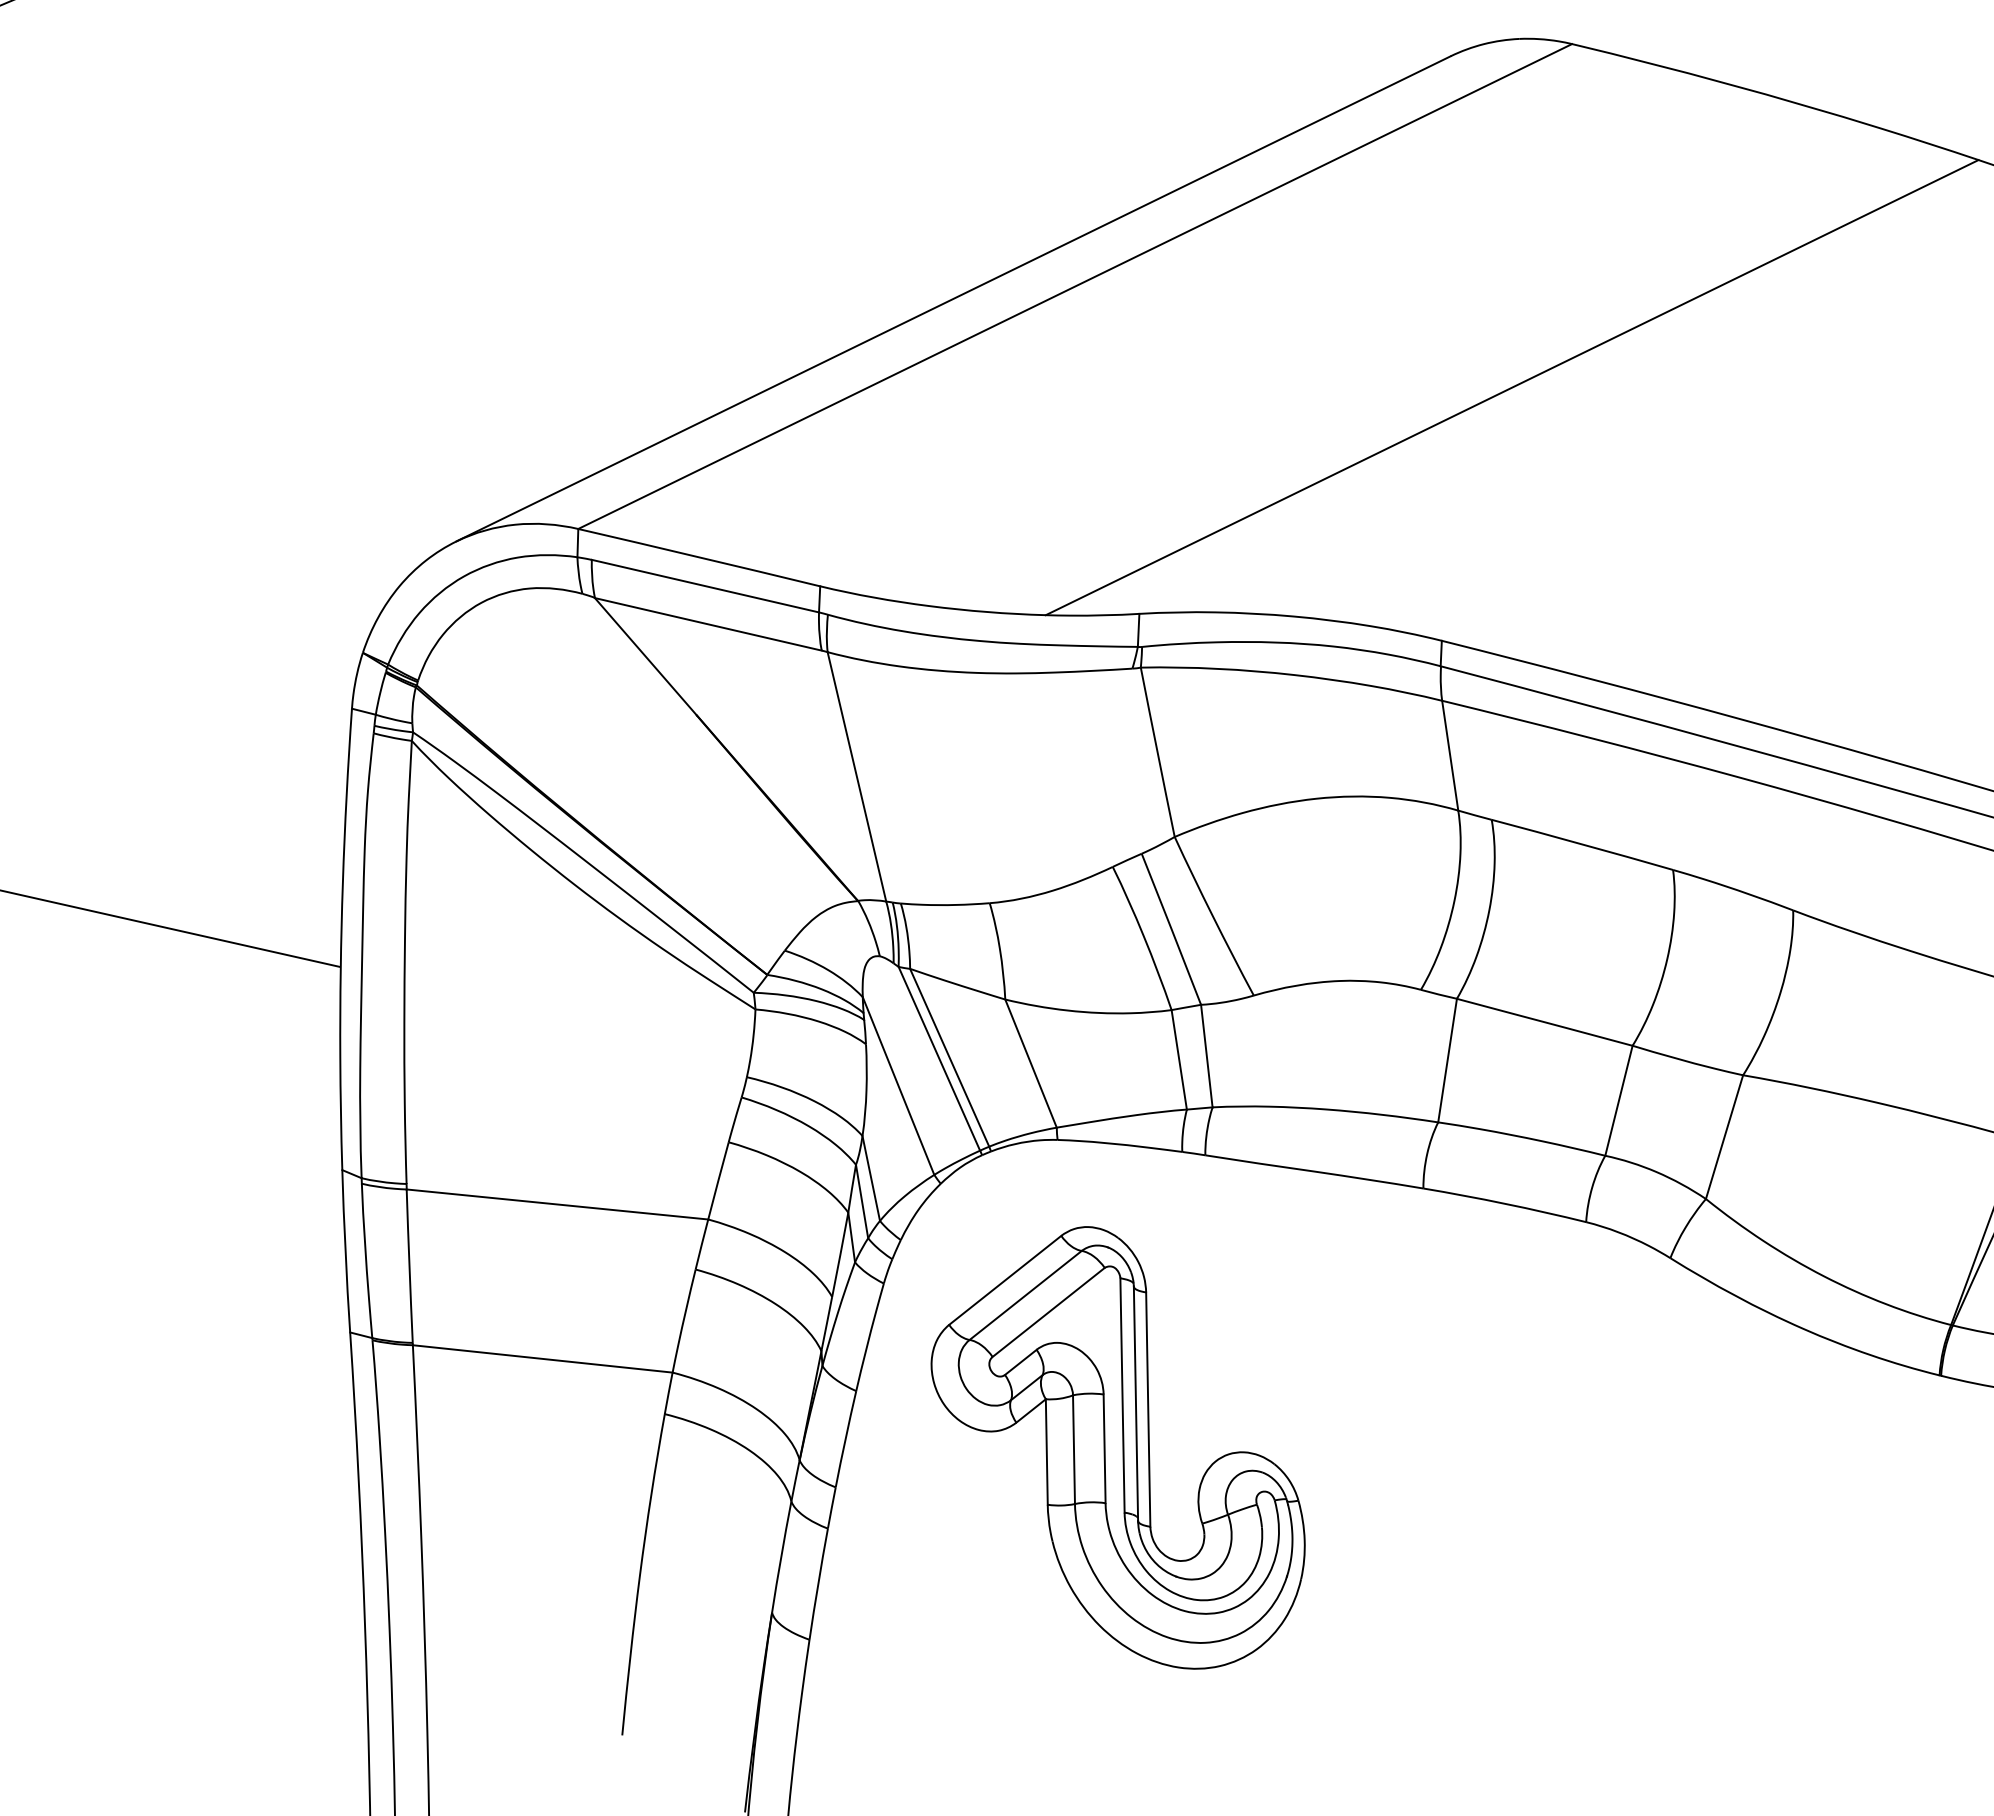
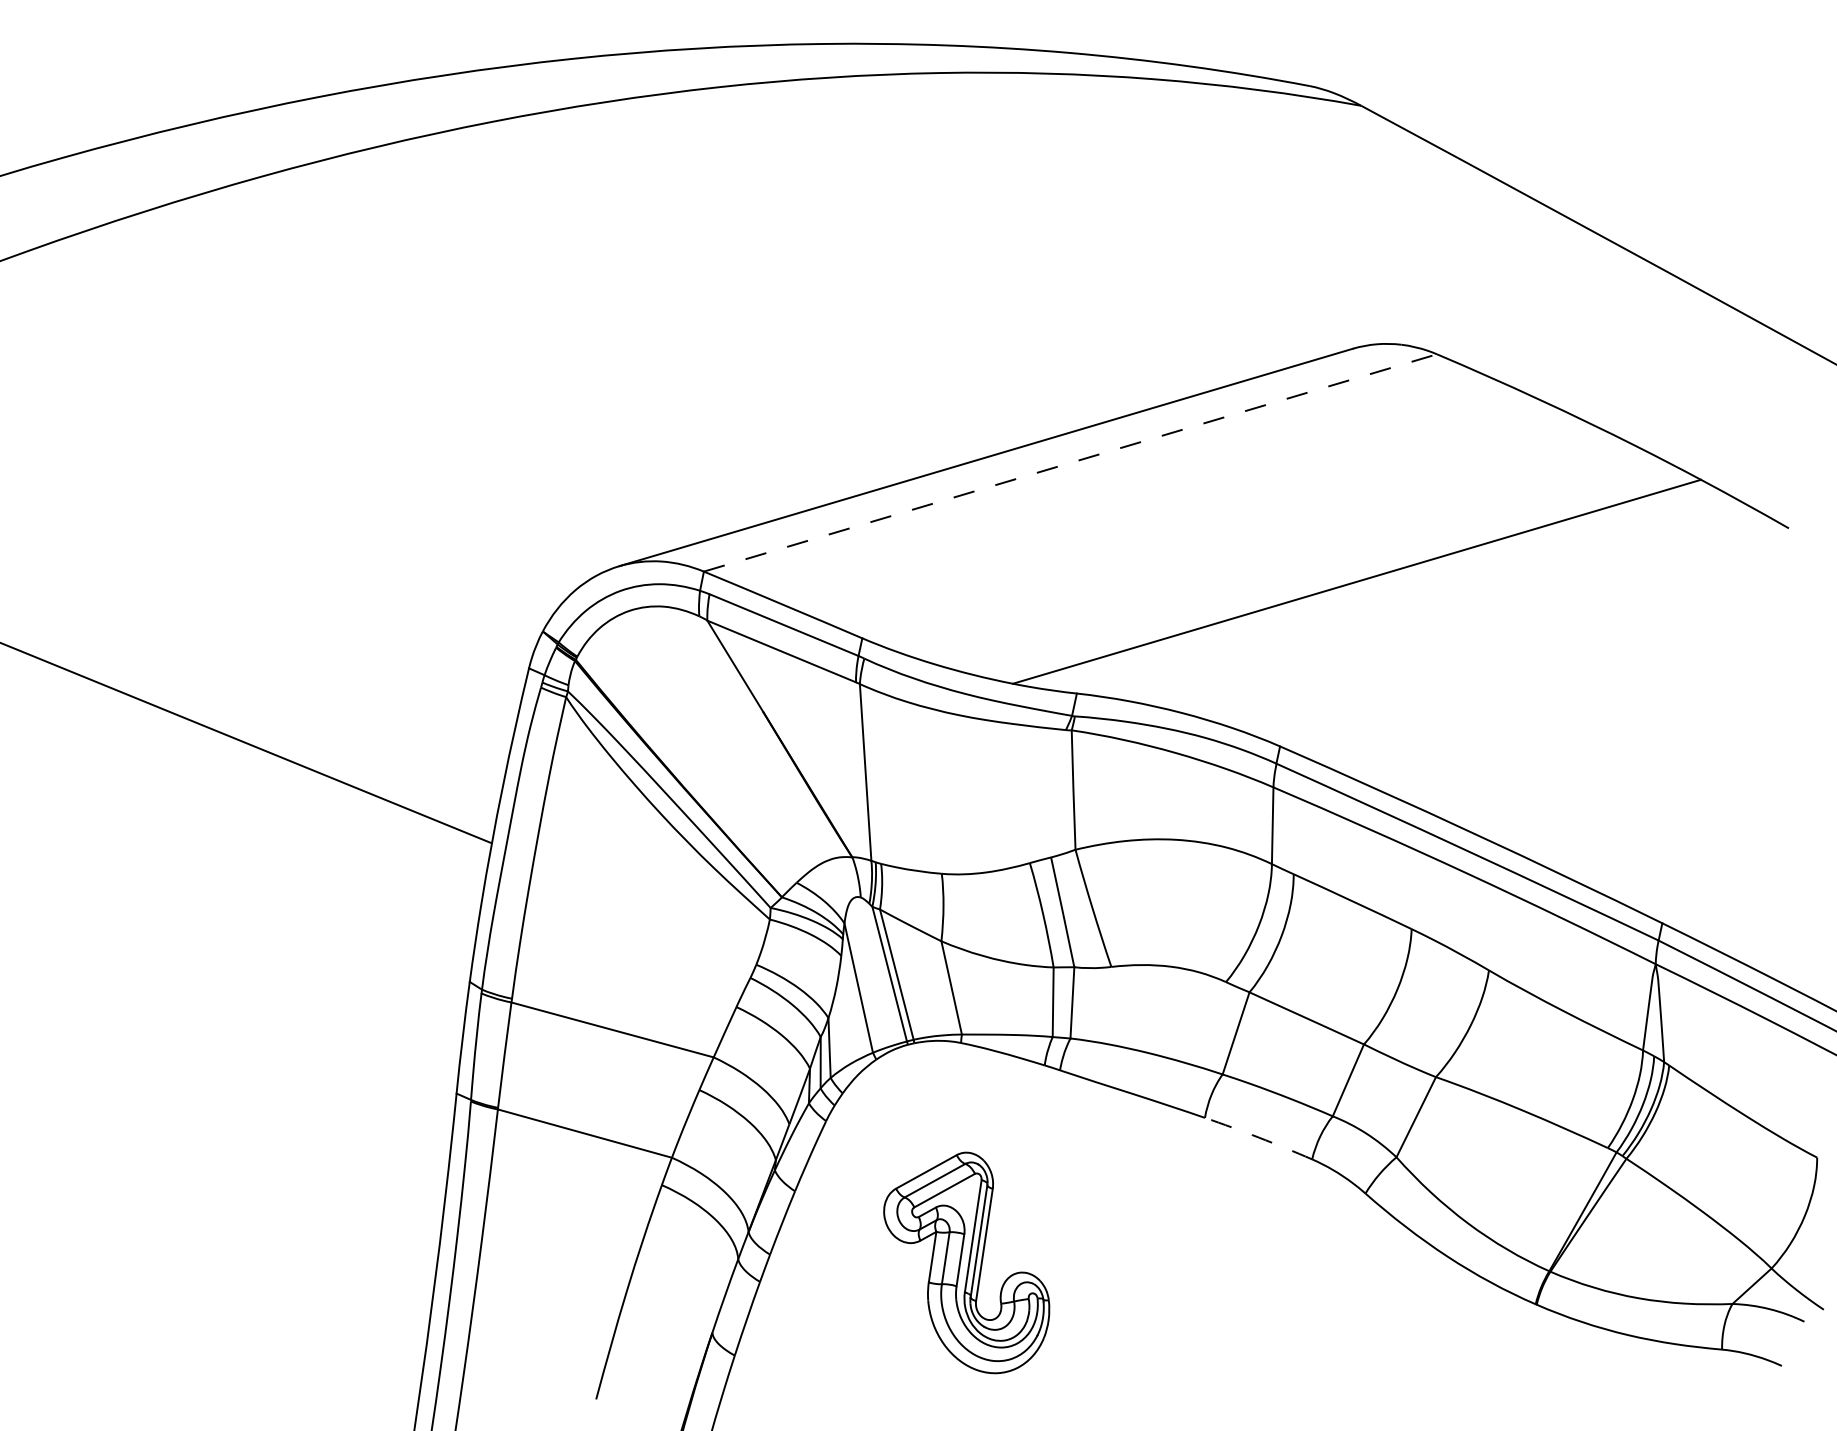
line: (1075, 285) -> (1070, 462), solid -> dashed
arc: (1504, 1203) -> (1258, 1137), solid -> dashed
part: (1117, 1451) -> (966, 1262), size x0.7

